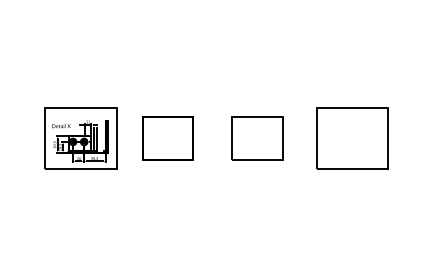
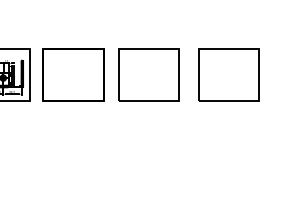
part: (167, 138) -> (73, 75), size x1.43
part: (257, 138) -> (149, 75), size x1.43

